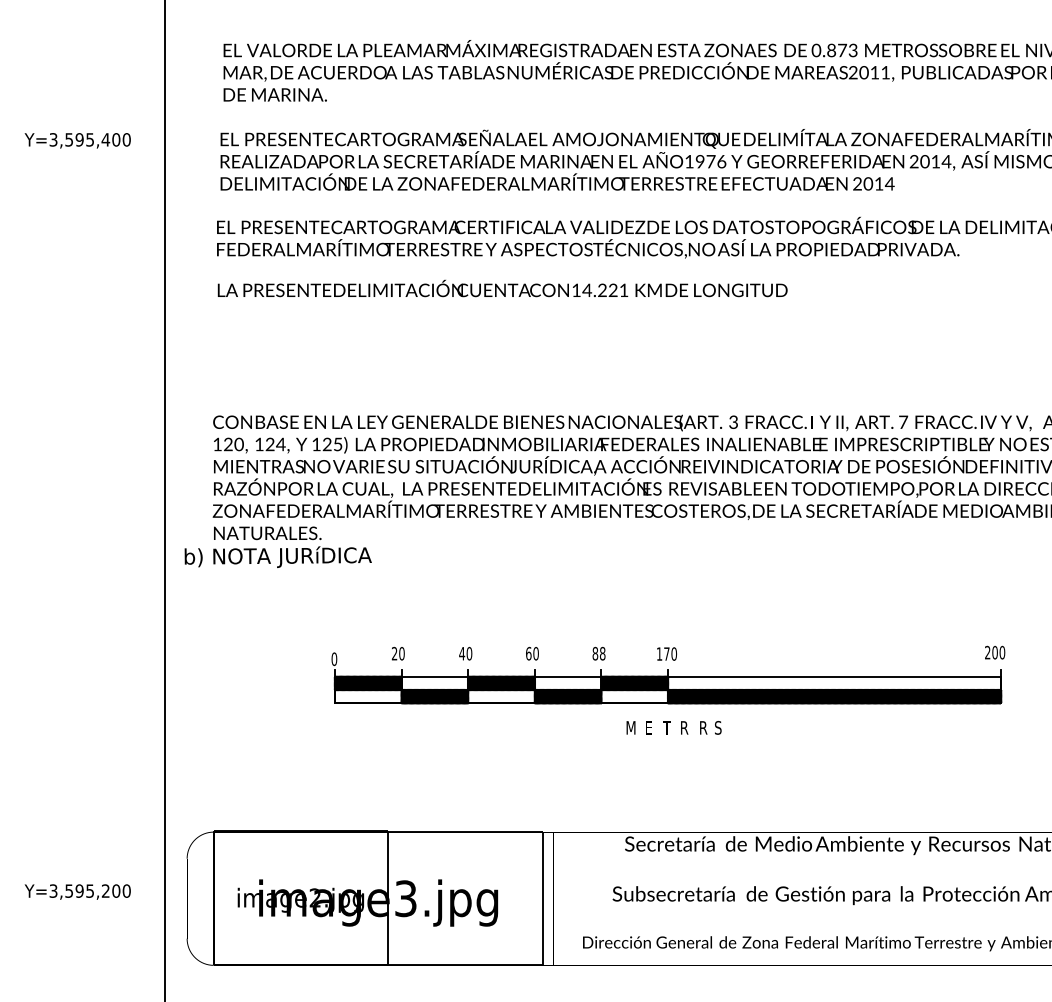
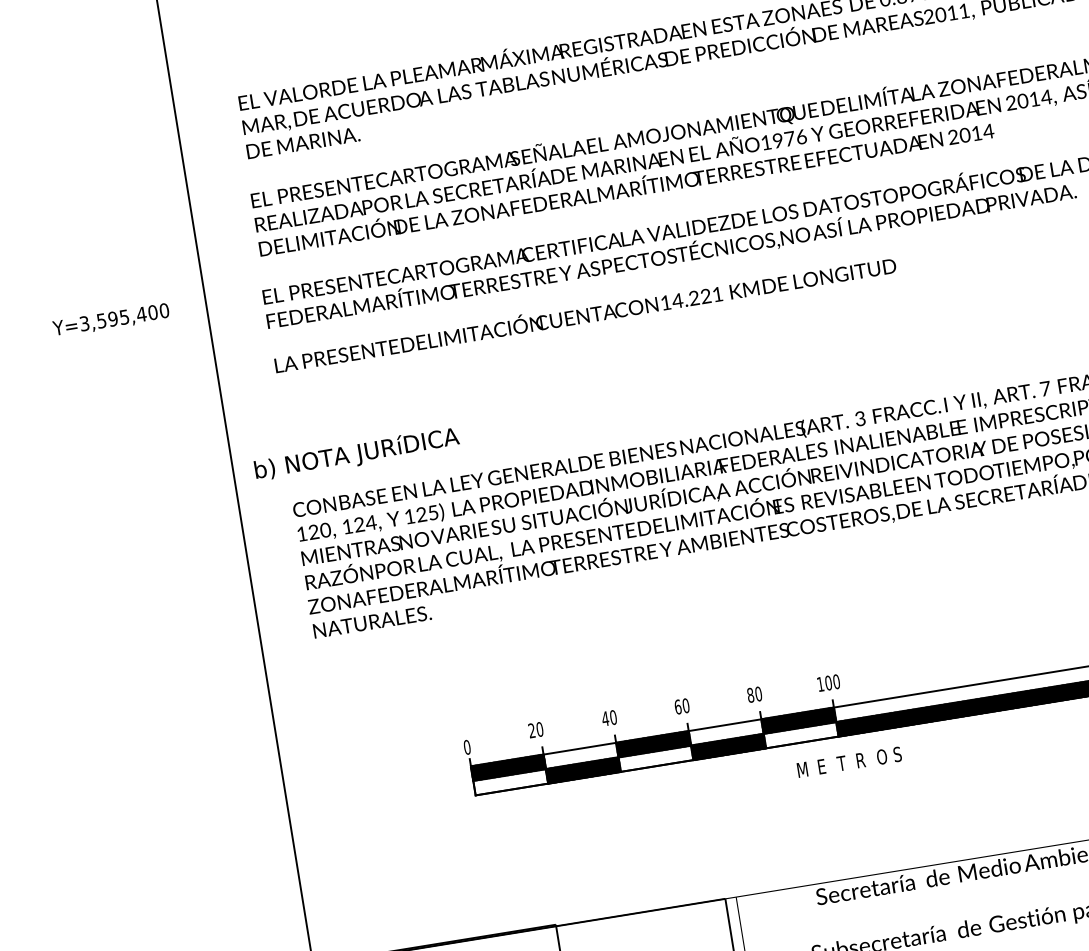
text: (77, 140) -> (110, 320), moved
text: (277, 556) -> (356, 453), moved
text: (602, 653) -> (758, 693), 88 -> 80
text: (666, 653) -> (828, 682), 170 -> 100
text: (703, 727) -> (881, 756), R -> O

